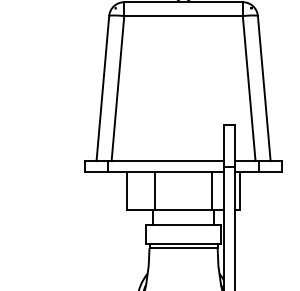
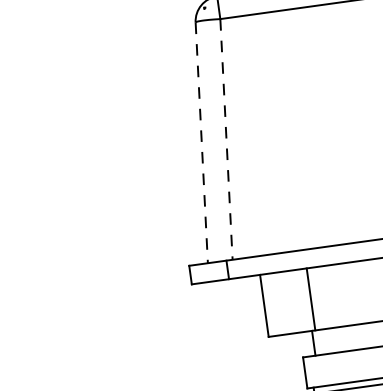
line: (102, 88) -> (201, 142), solid -> dashed
line: (117, 88) -> (225, 139), solid -> dashed

